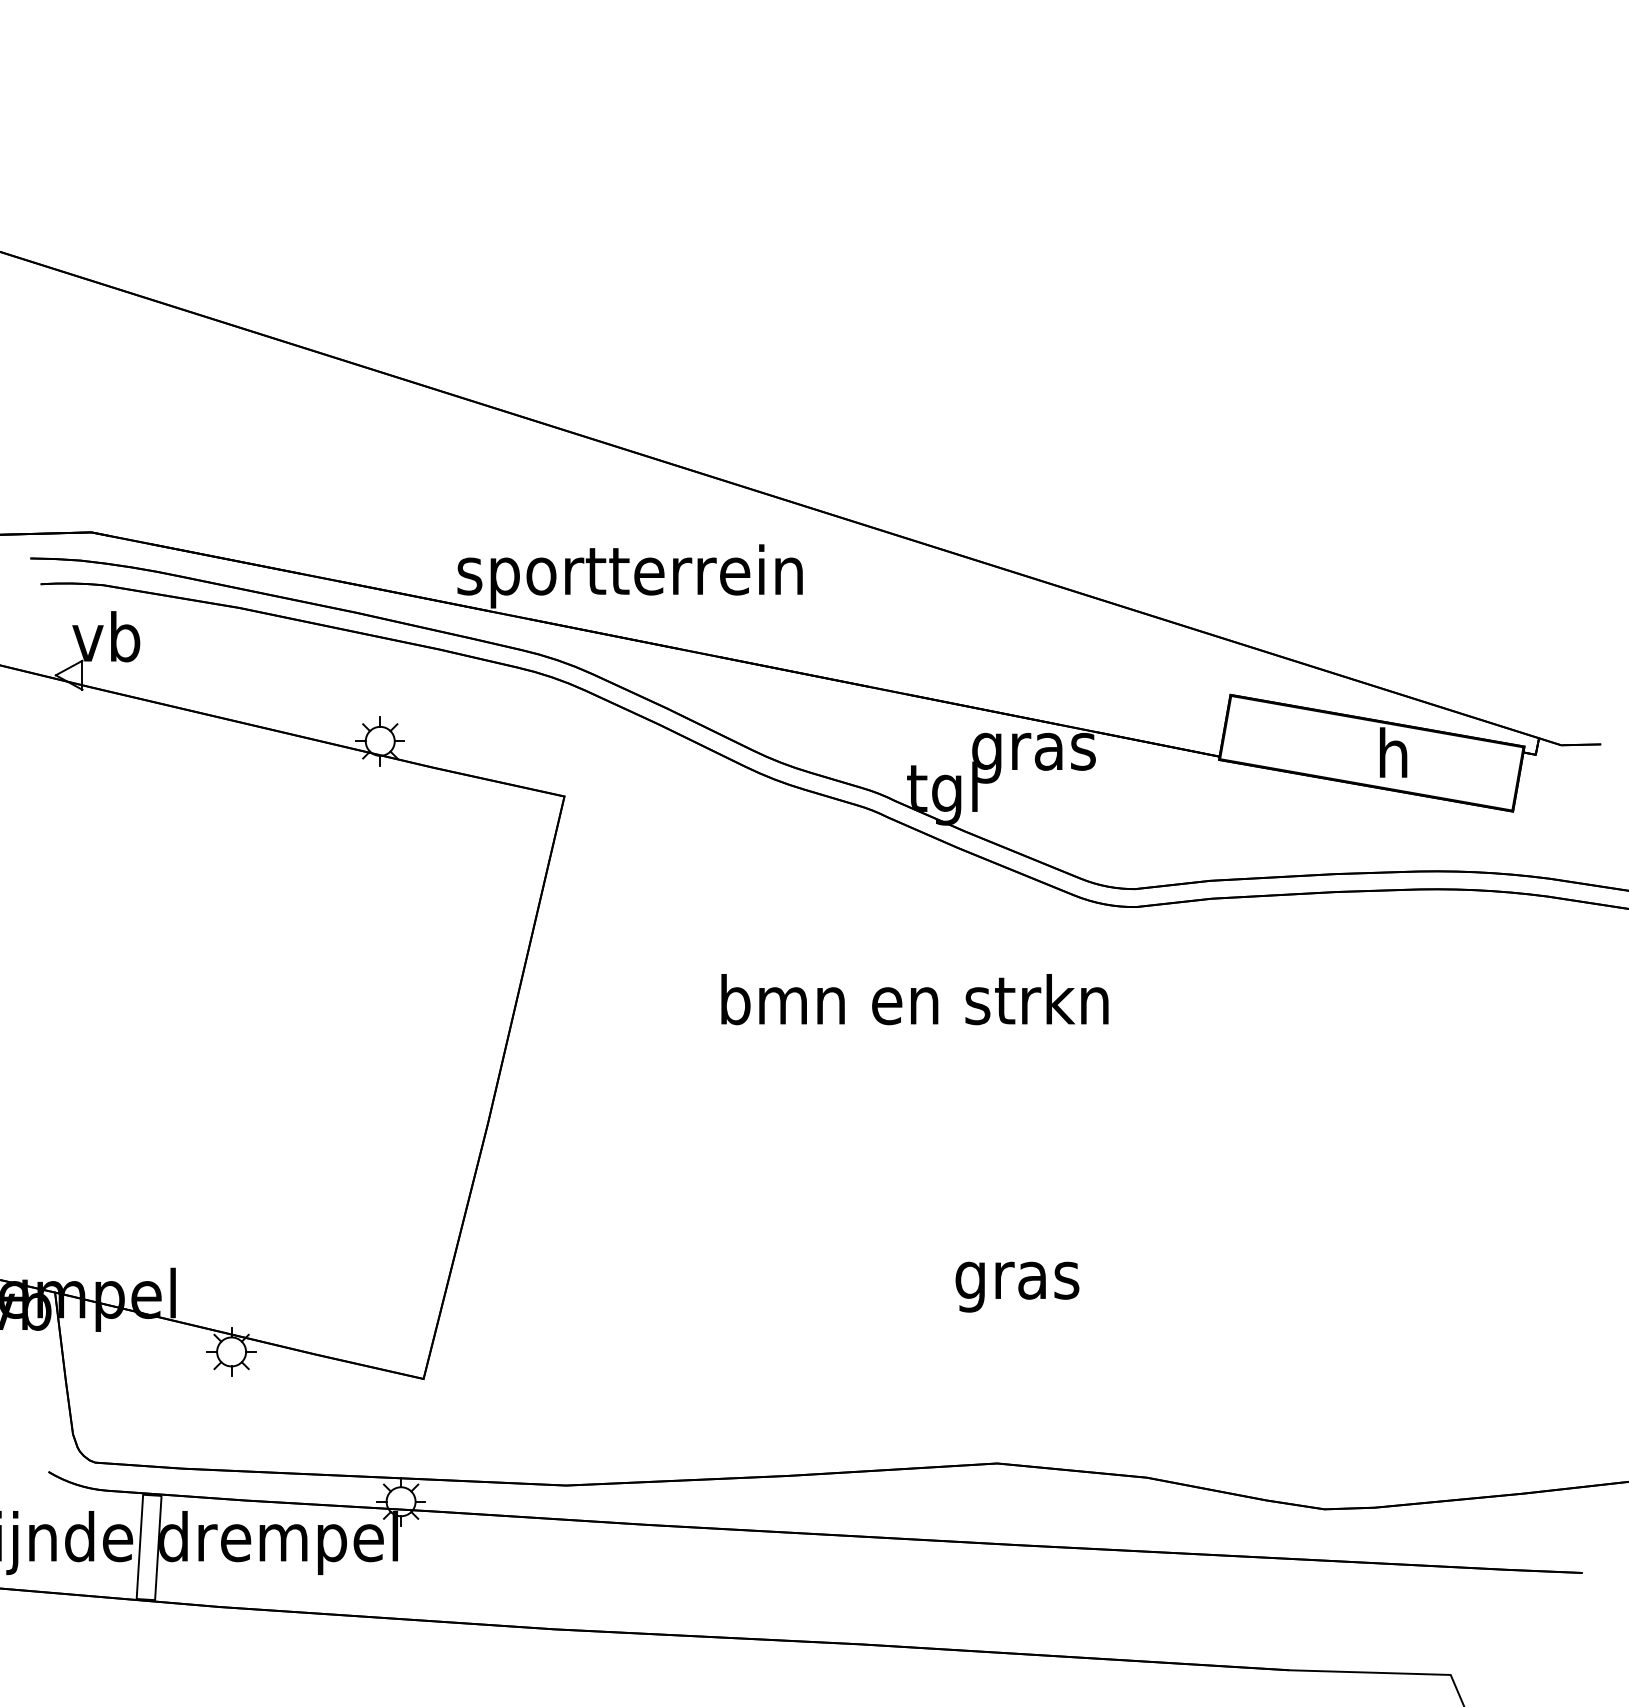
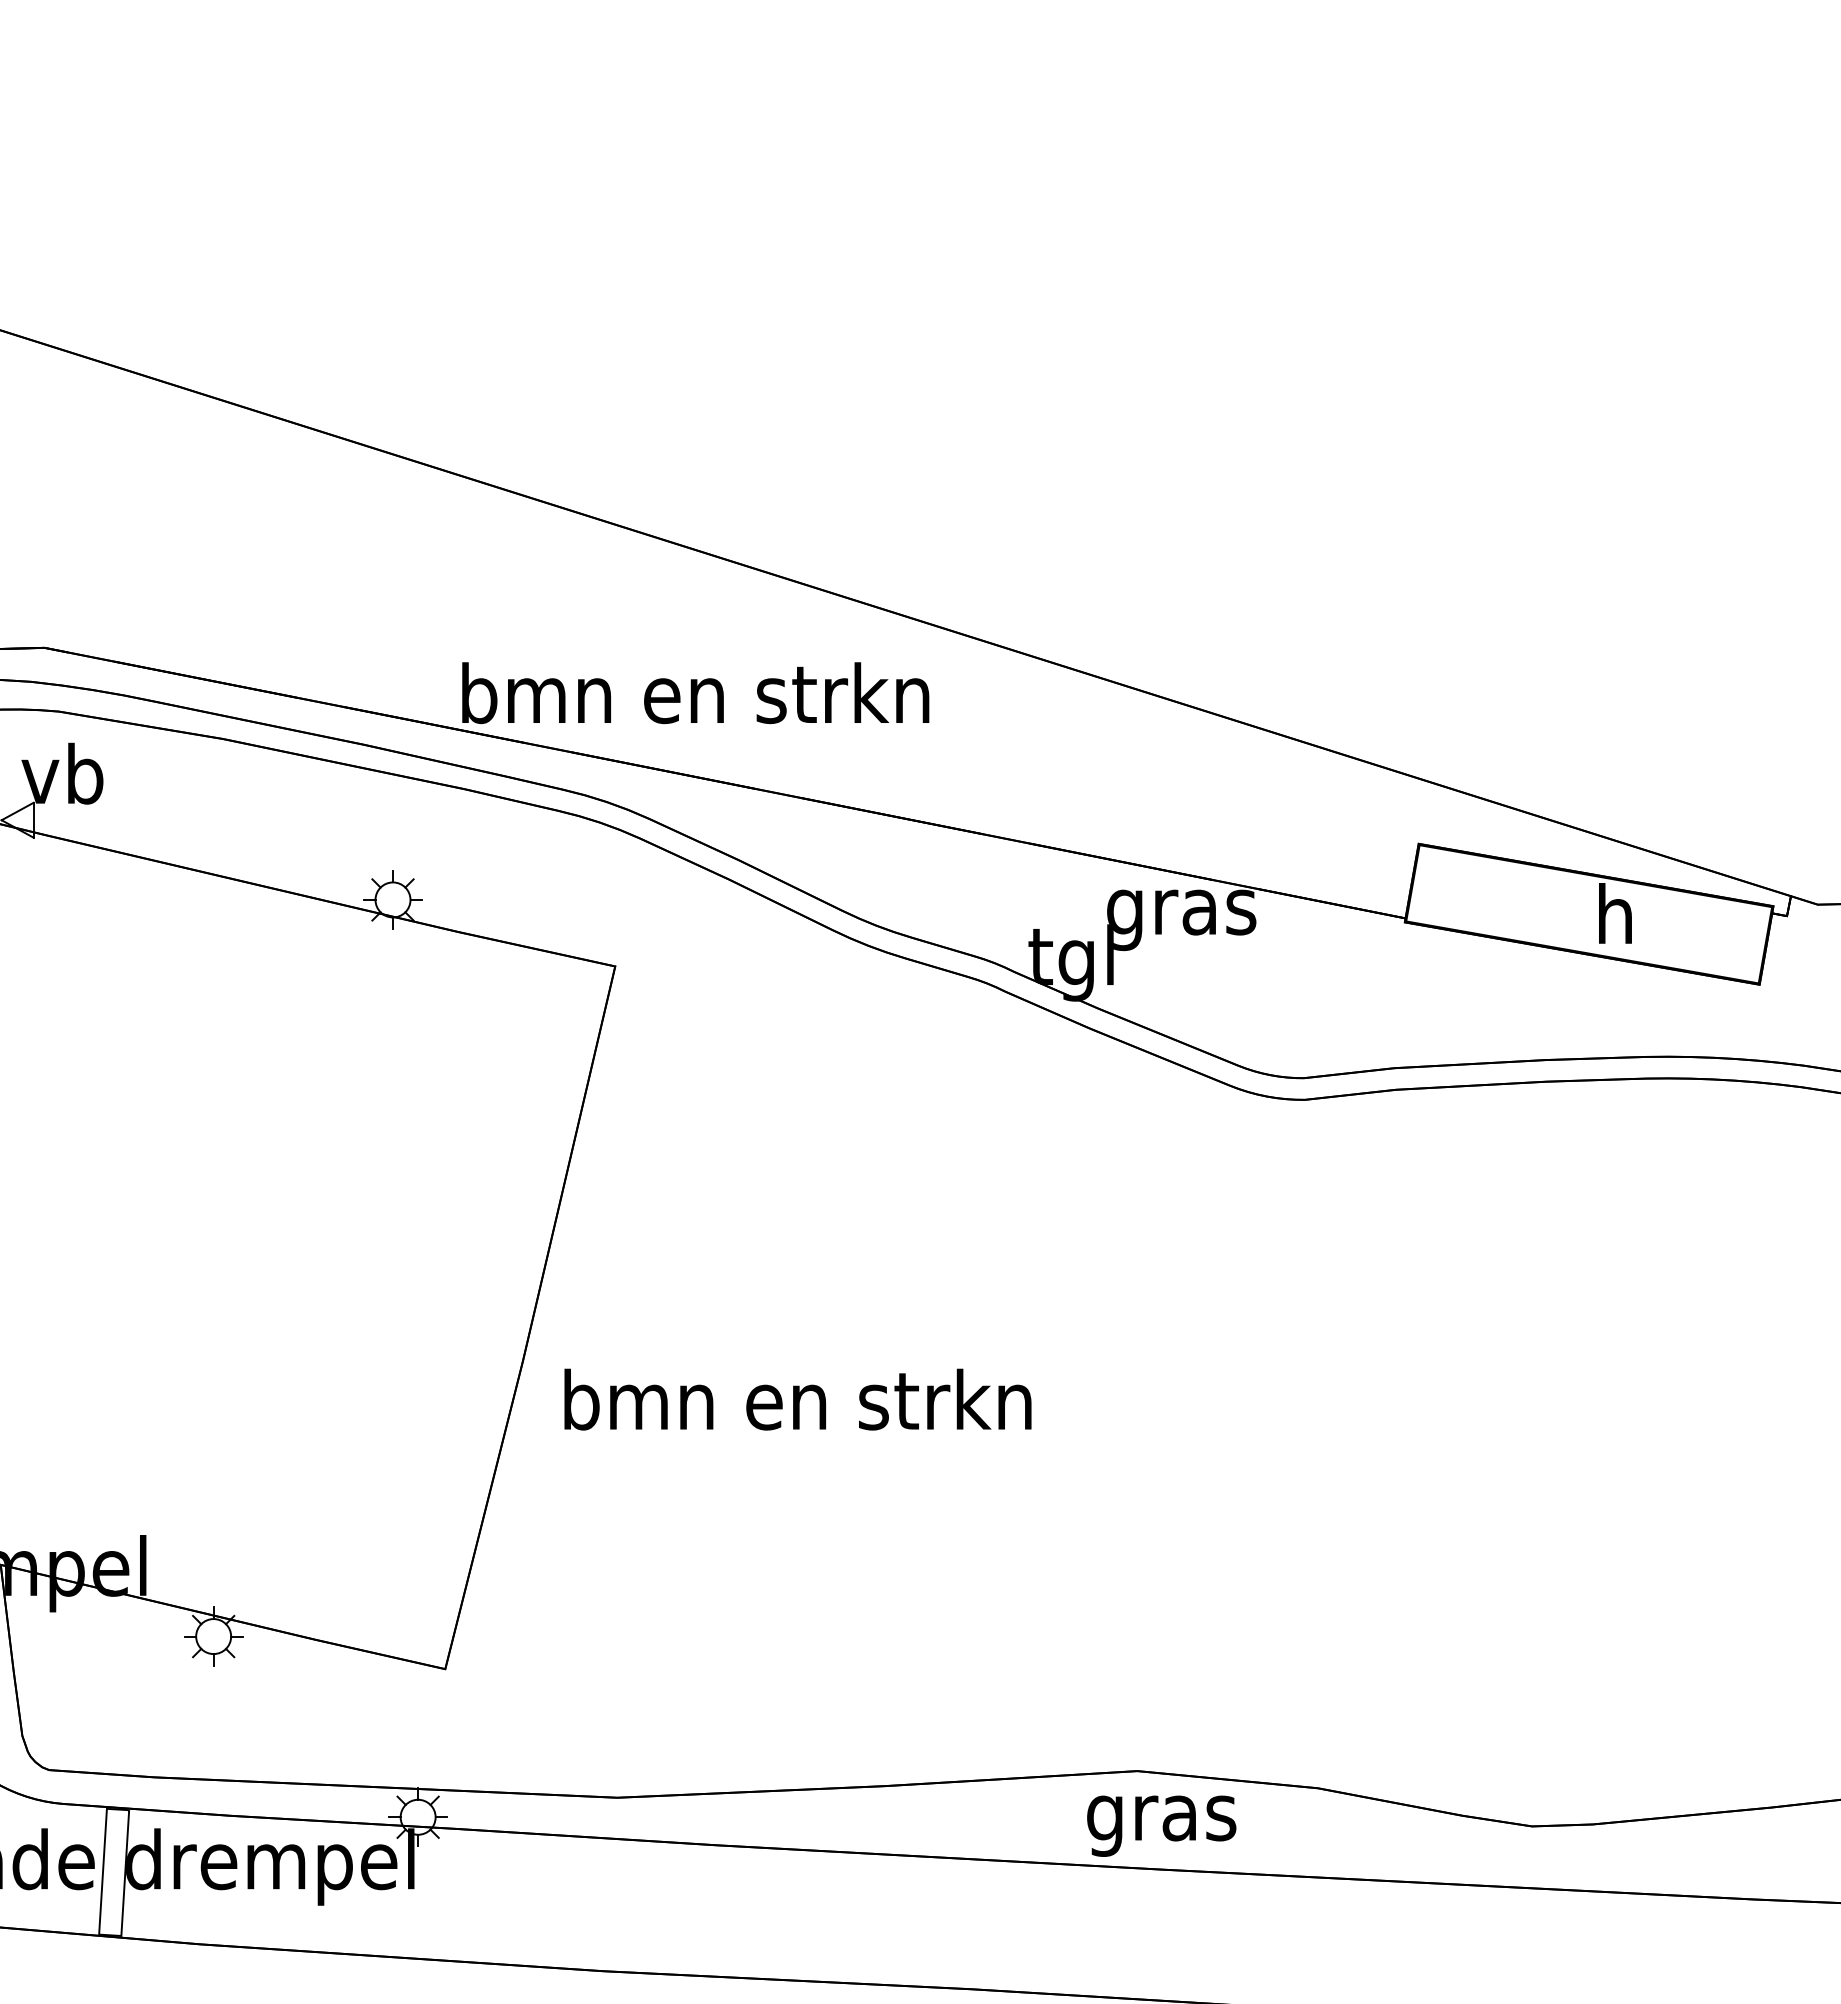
text: (630, 576) -> (694, 701), sportterrein -> bmn en strkn
text: (914, 999) -> (797, 1399), moved
text: (1017, 1286) -> (1161, 1825), moved

